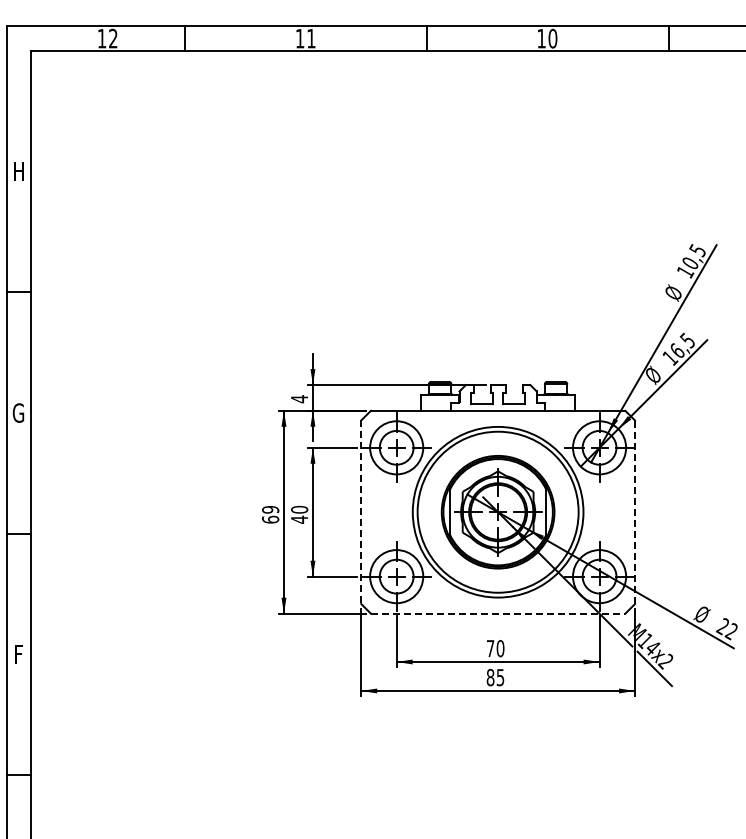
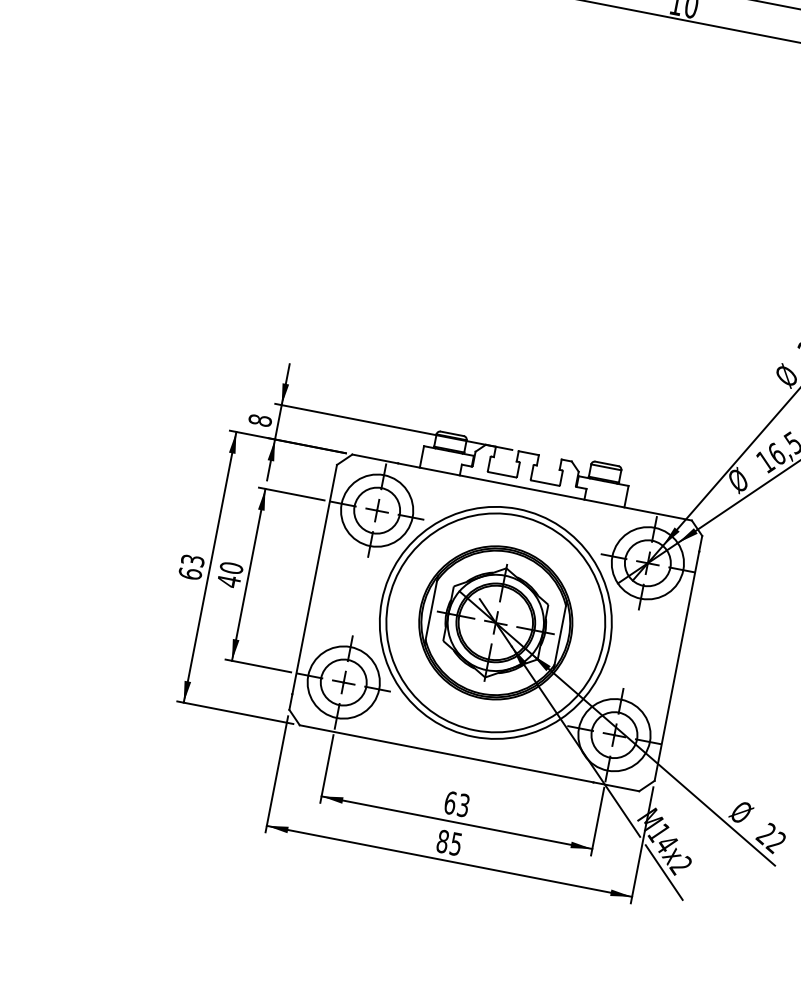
text: (299, 399) -> (260, 420), 4 -> 8
text: (270, 509) -> (192, 560), 69 -> 63
line: (361, 512) -> (313, 587), dashed -> solid
line: (635, 512) -> (679, 658), dashed -> solid
line: (498, 613) -> (470, 758), dashed -> solid
text: (495, 648) -> (456, 804), 70 -> 63

